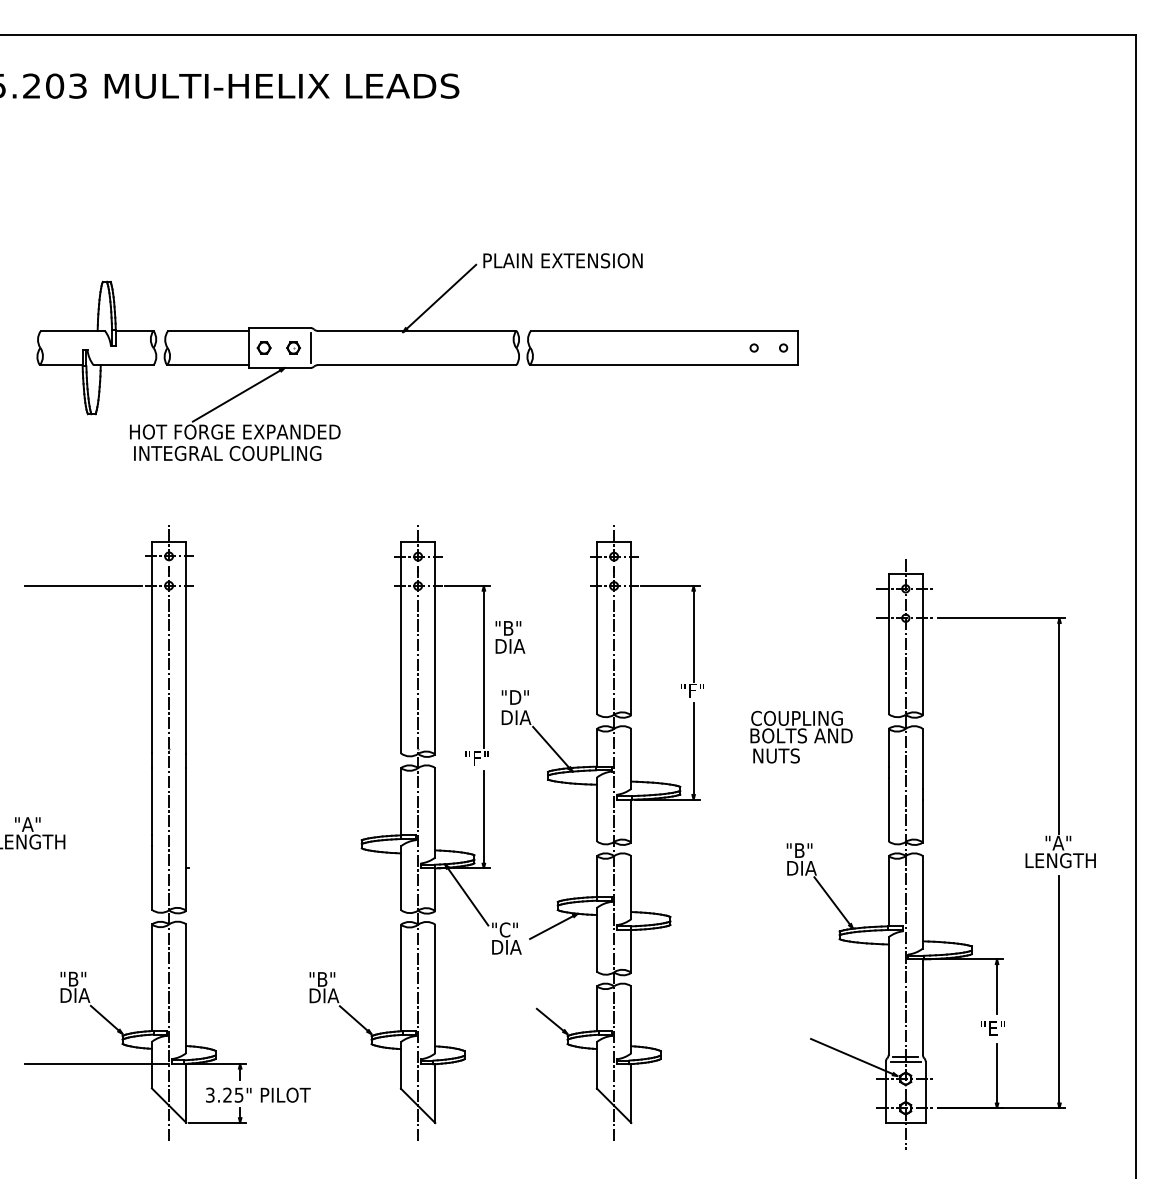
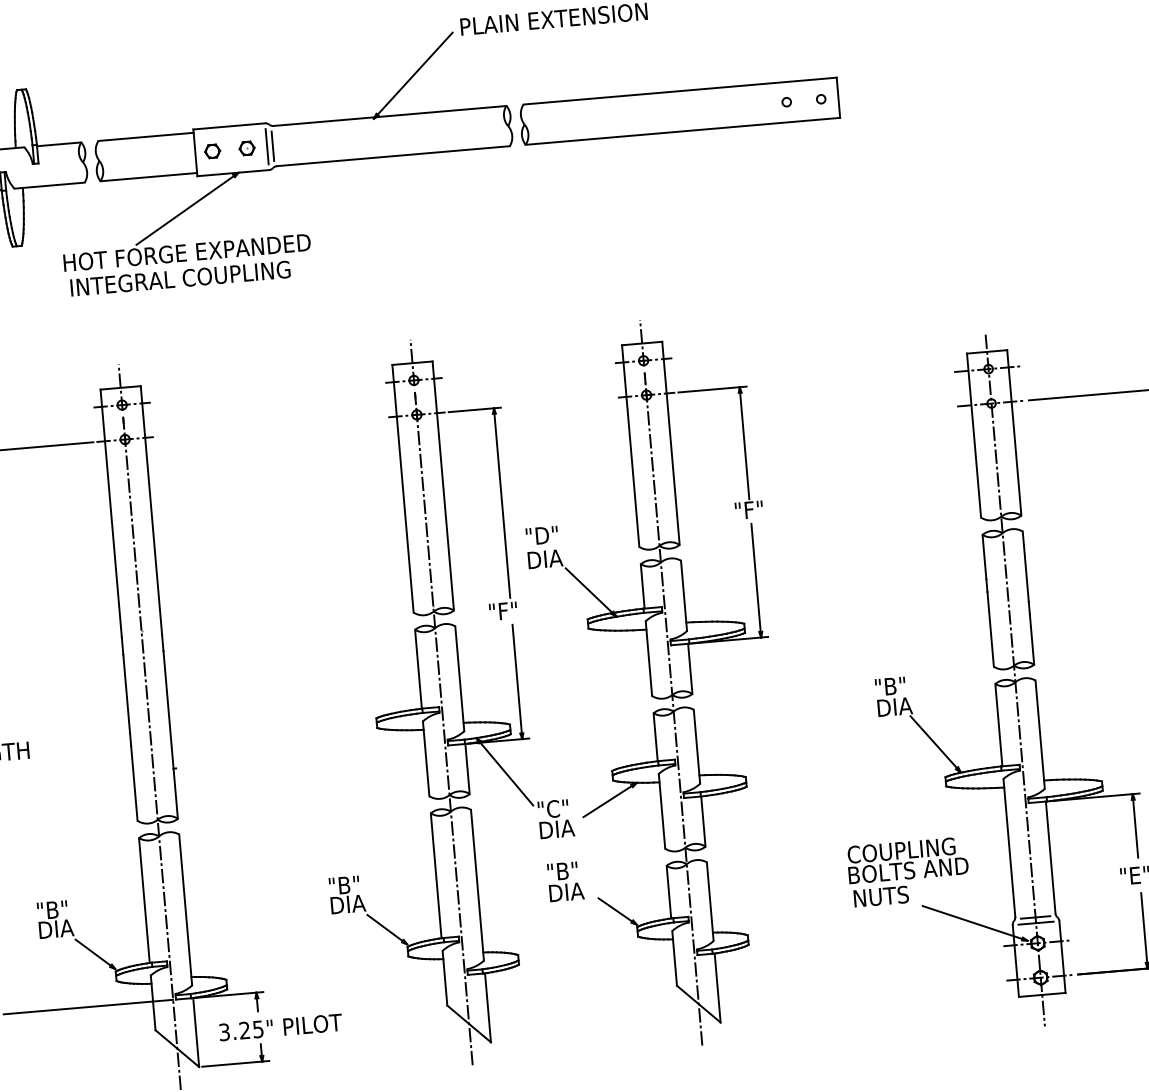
line: (315, 347) -> (272, 145), added
text: (510, 637) -> (565, 881), moved
text: (801, 736) -> (908, 871), moved

